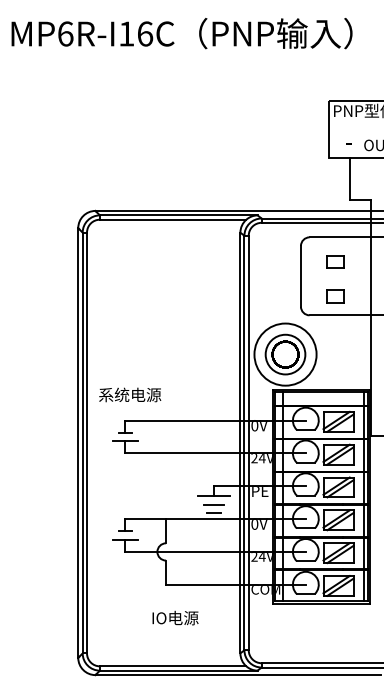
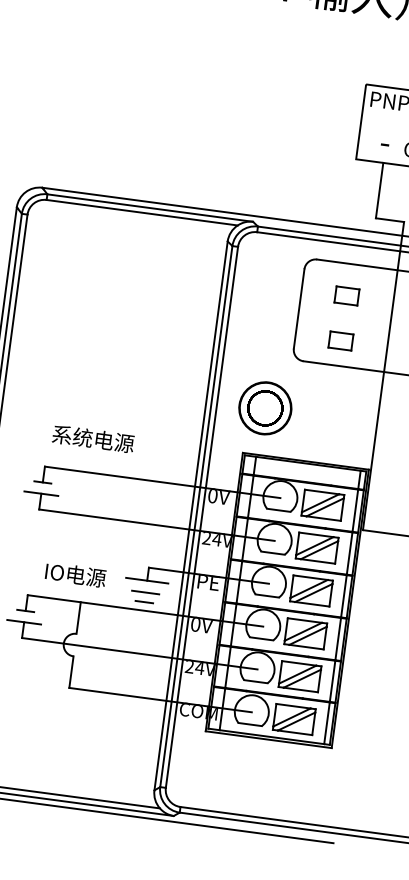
circle: (285, 354) -> (265, 408), size x0.62
text: (130, 394) -> (93, 438), moved
text: (175, 617) -> (75, 574), moved

